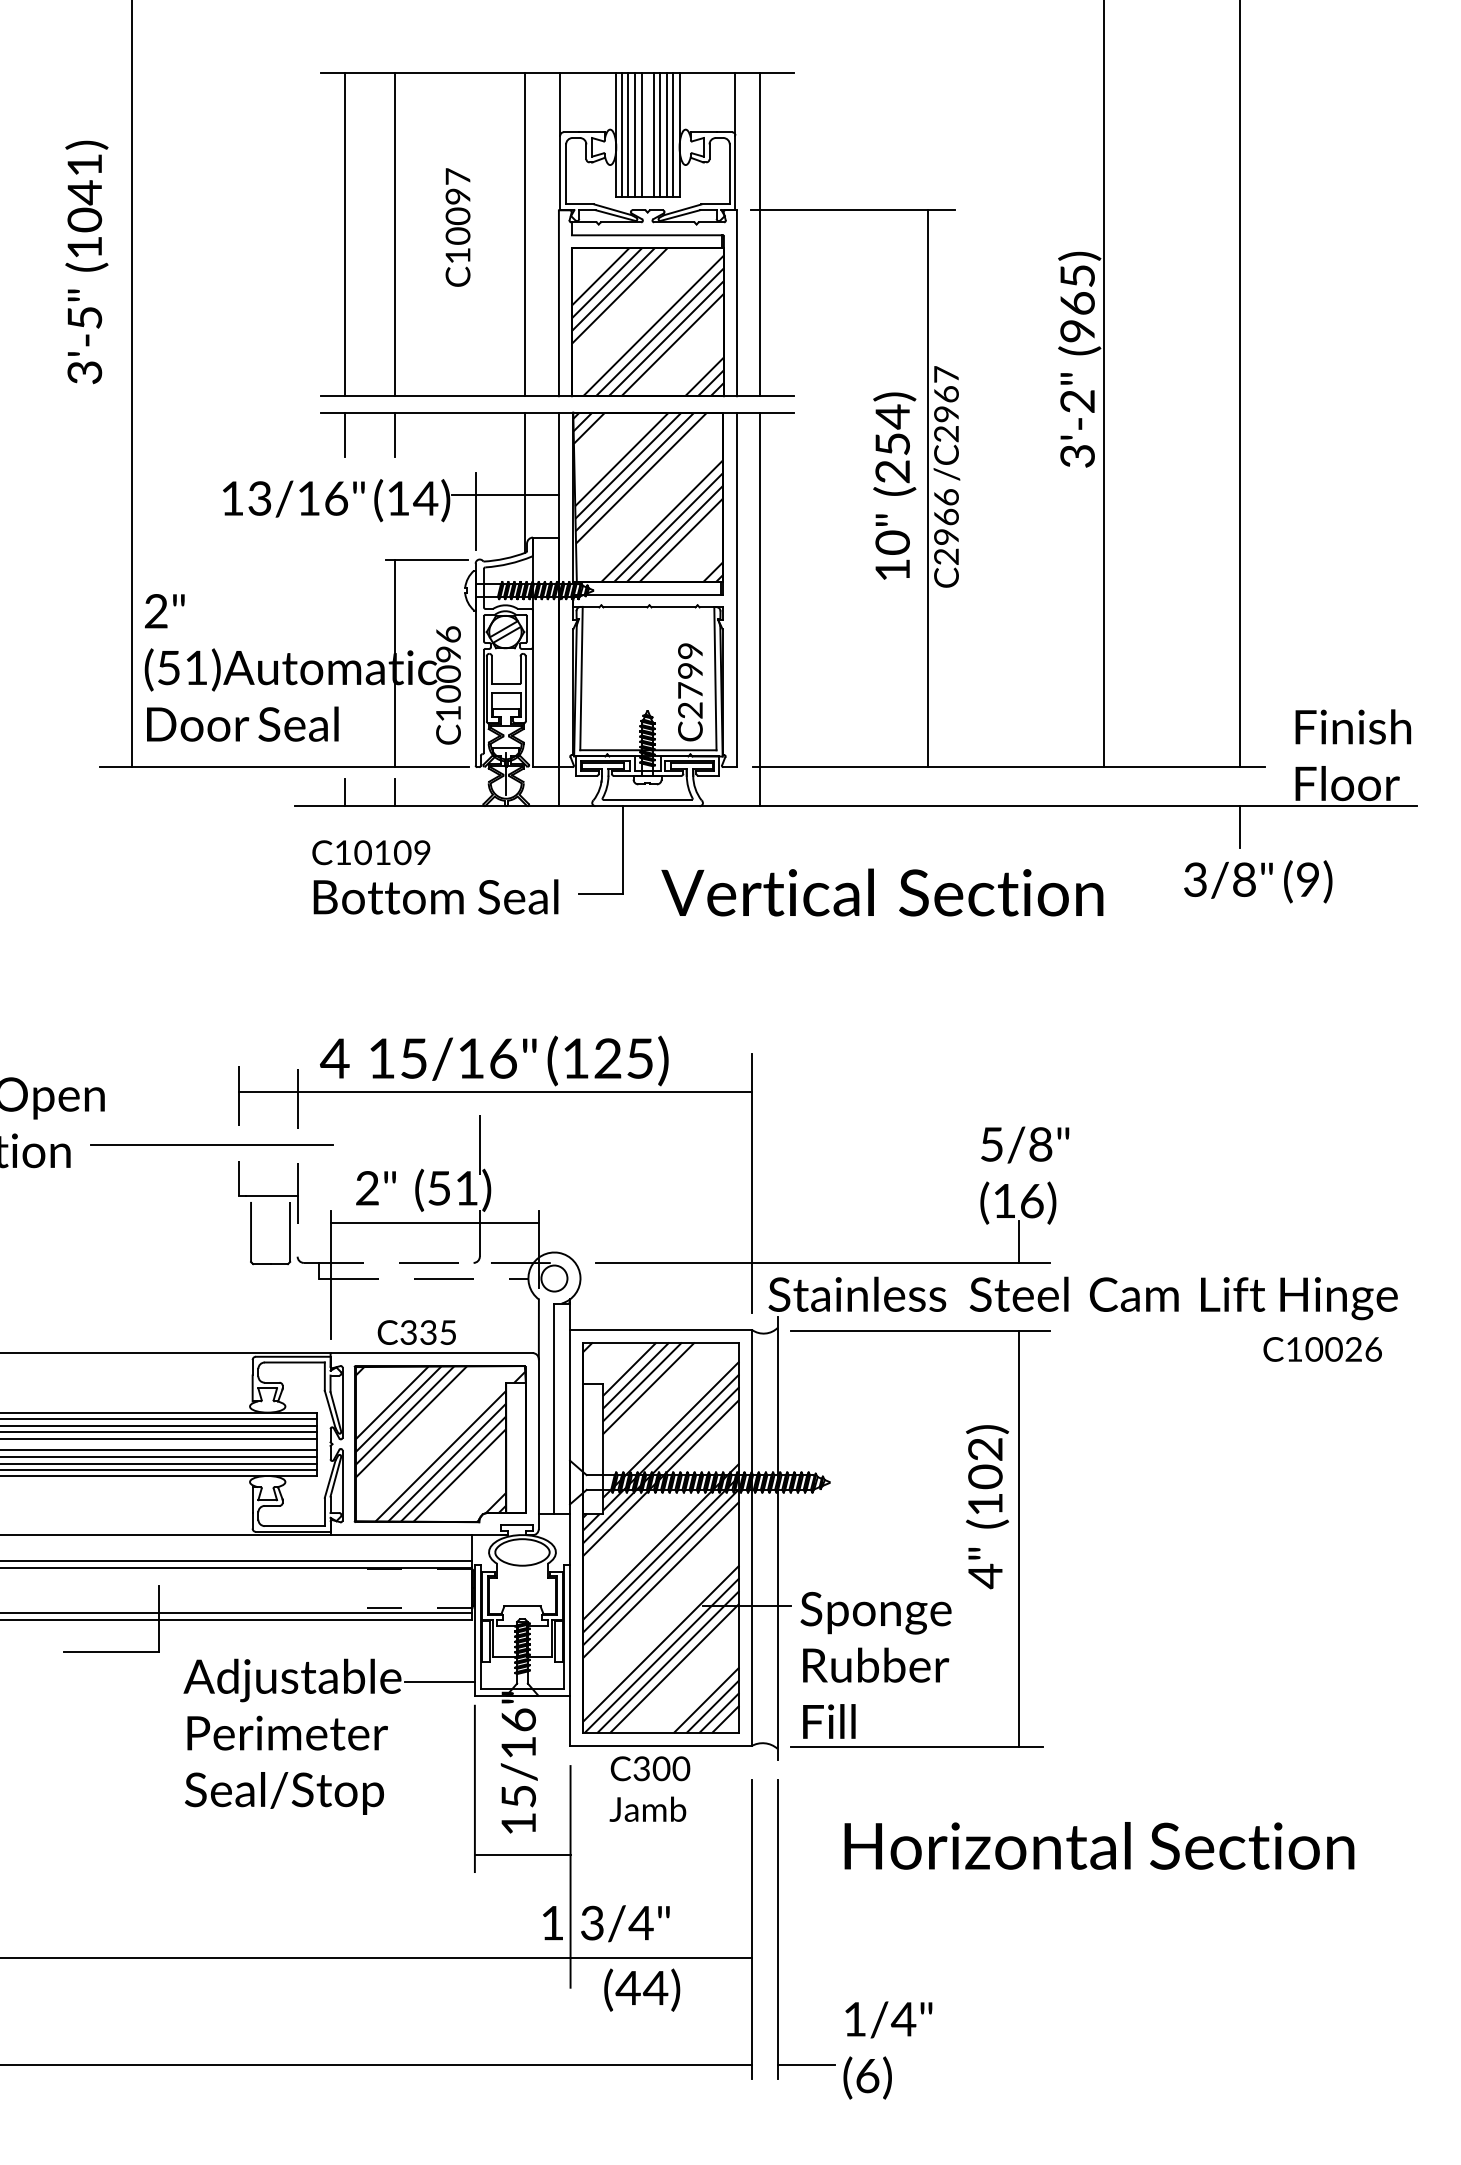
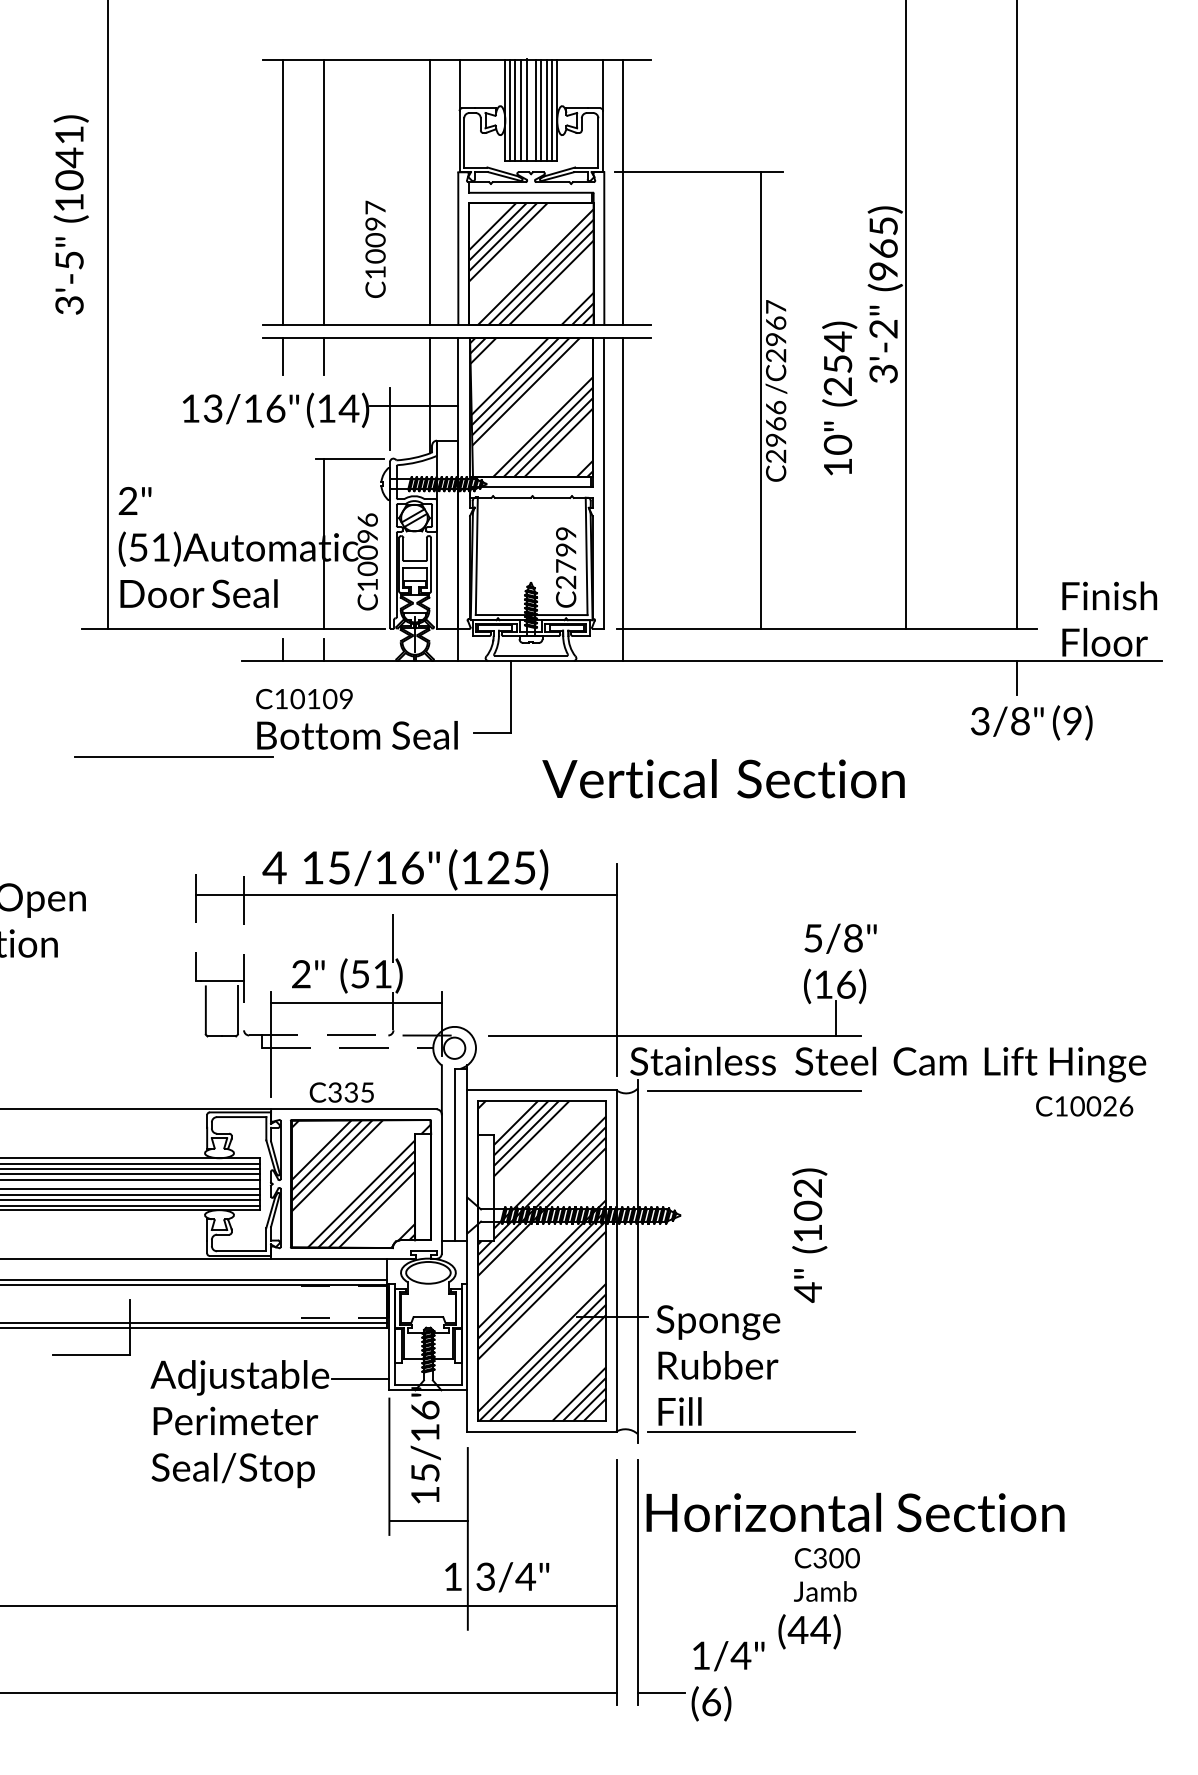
text: (457, 226) -> (375, 248), moved
text: (894, 486) -> (839, 398), moved
text: (882, 892) -> (723, 778), moved
line: (211, 1144) -> (173, 756), moved
line: (1018, 1538) -> (835, 1261), removed
text: (649, 1788) -> (826, 1574), moved
text: (1099, 1845) -> (855, 1512), moved
text: (642, 1989) -> (809, 1631), moved

